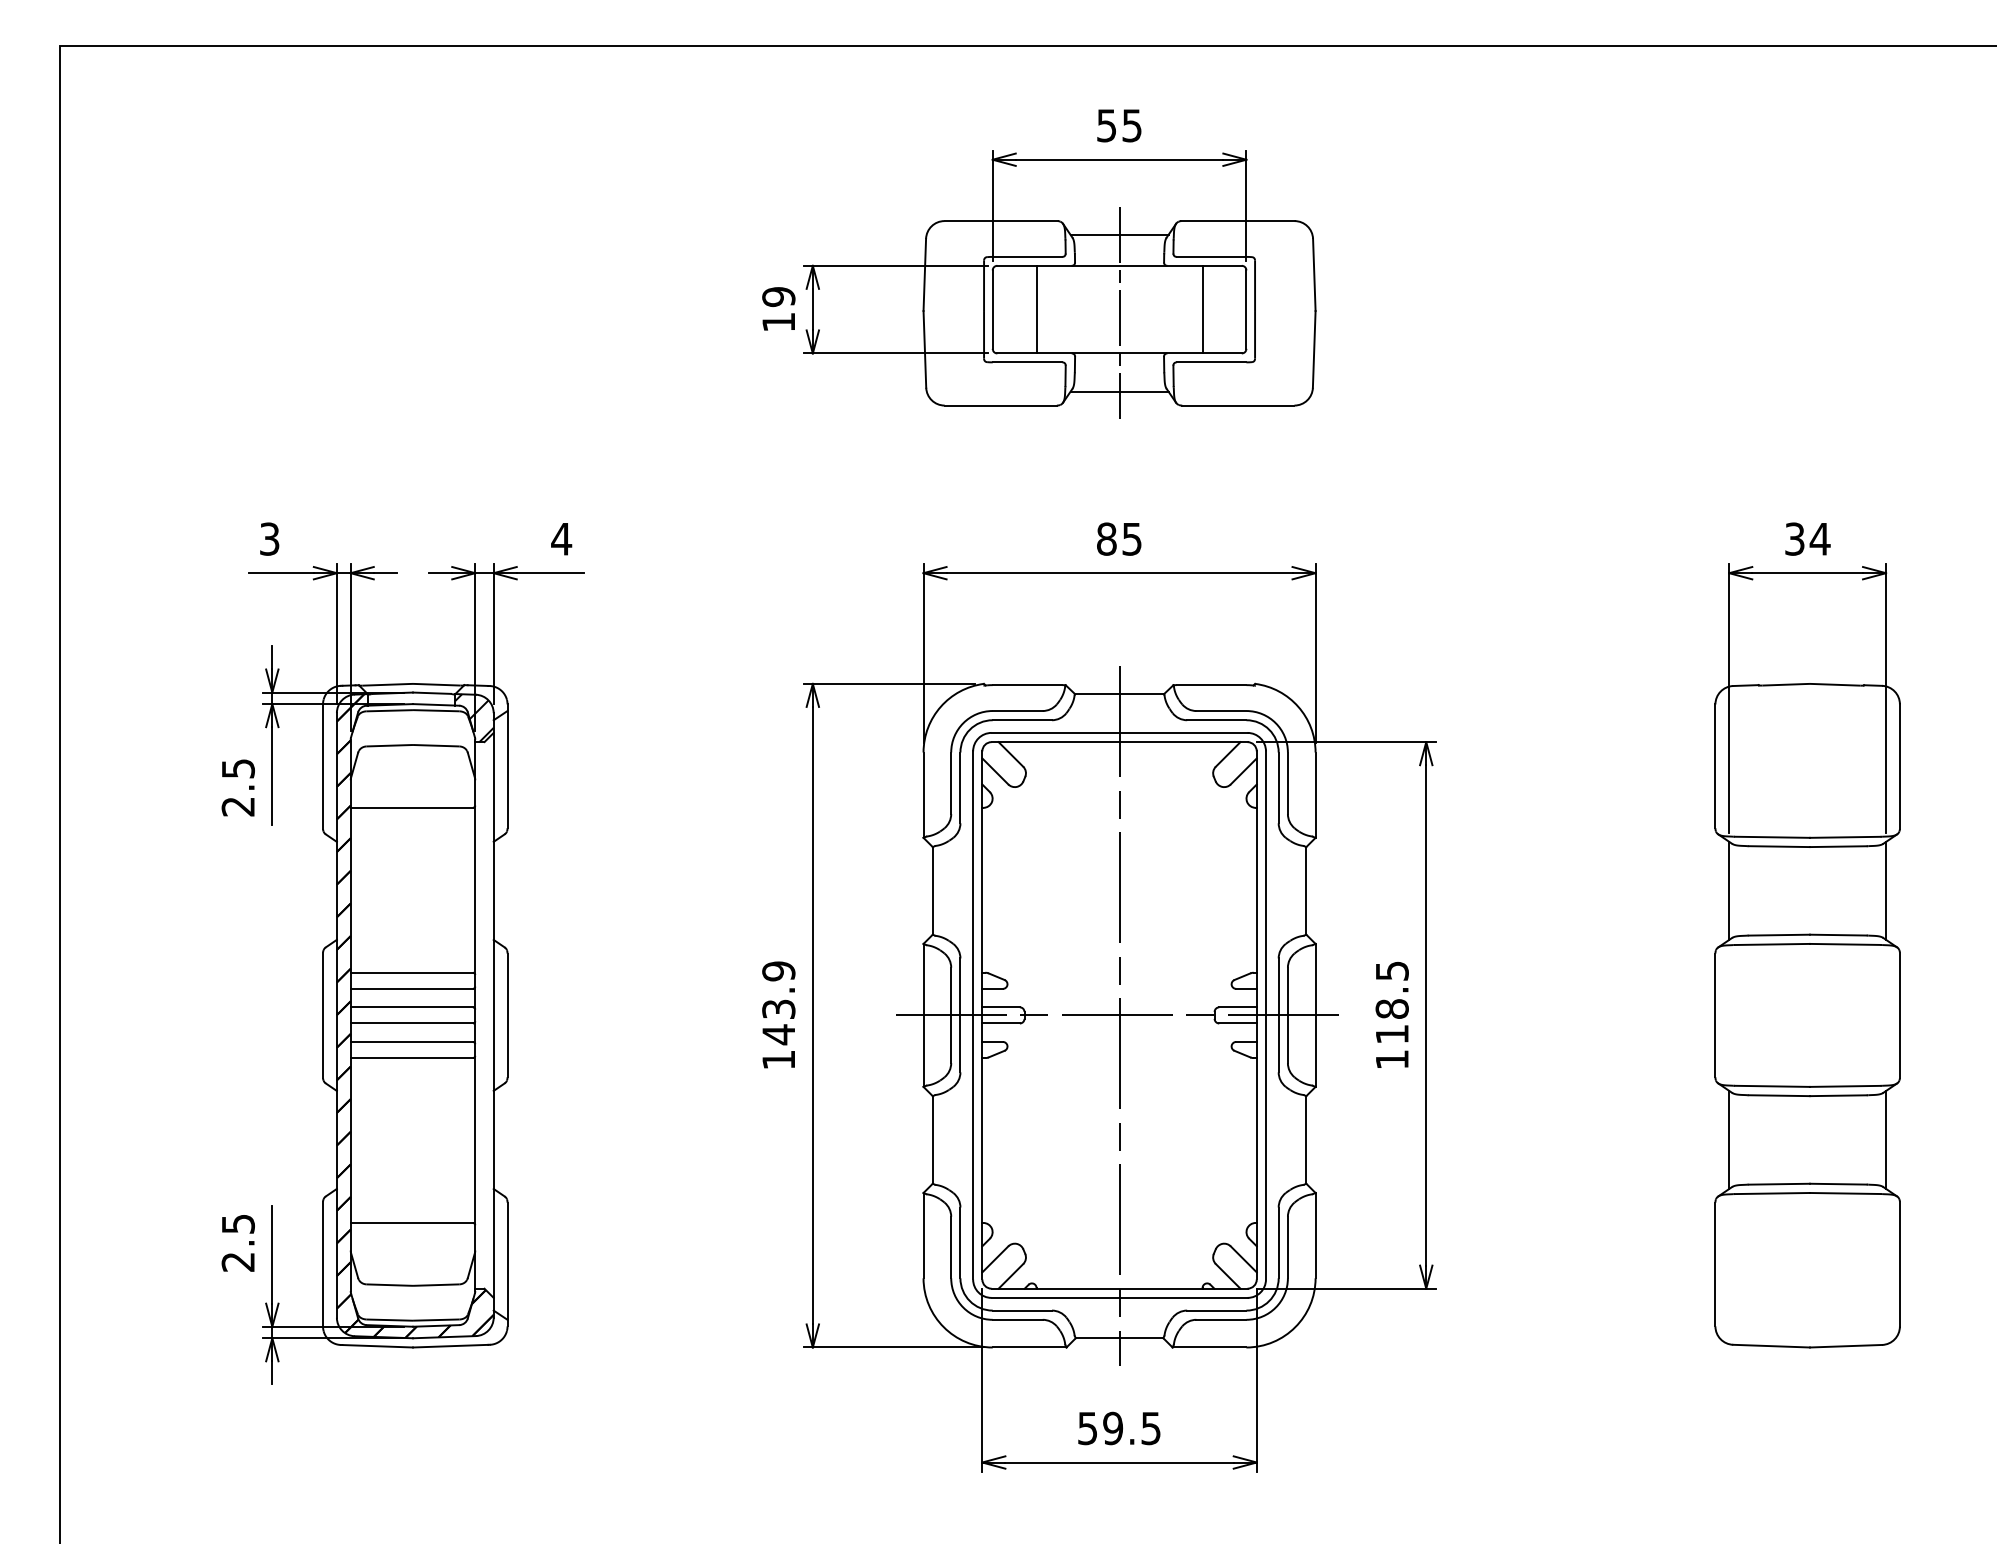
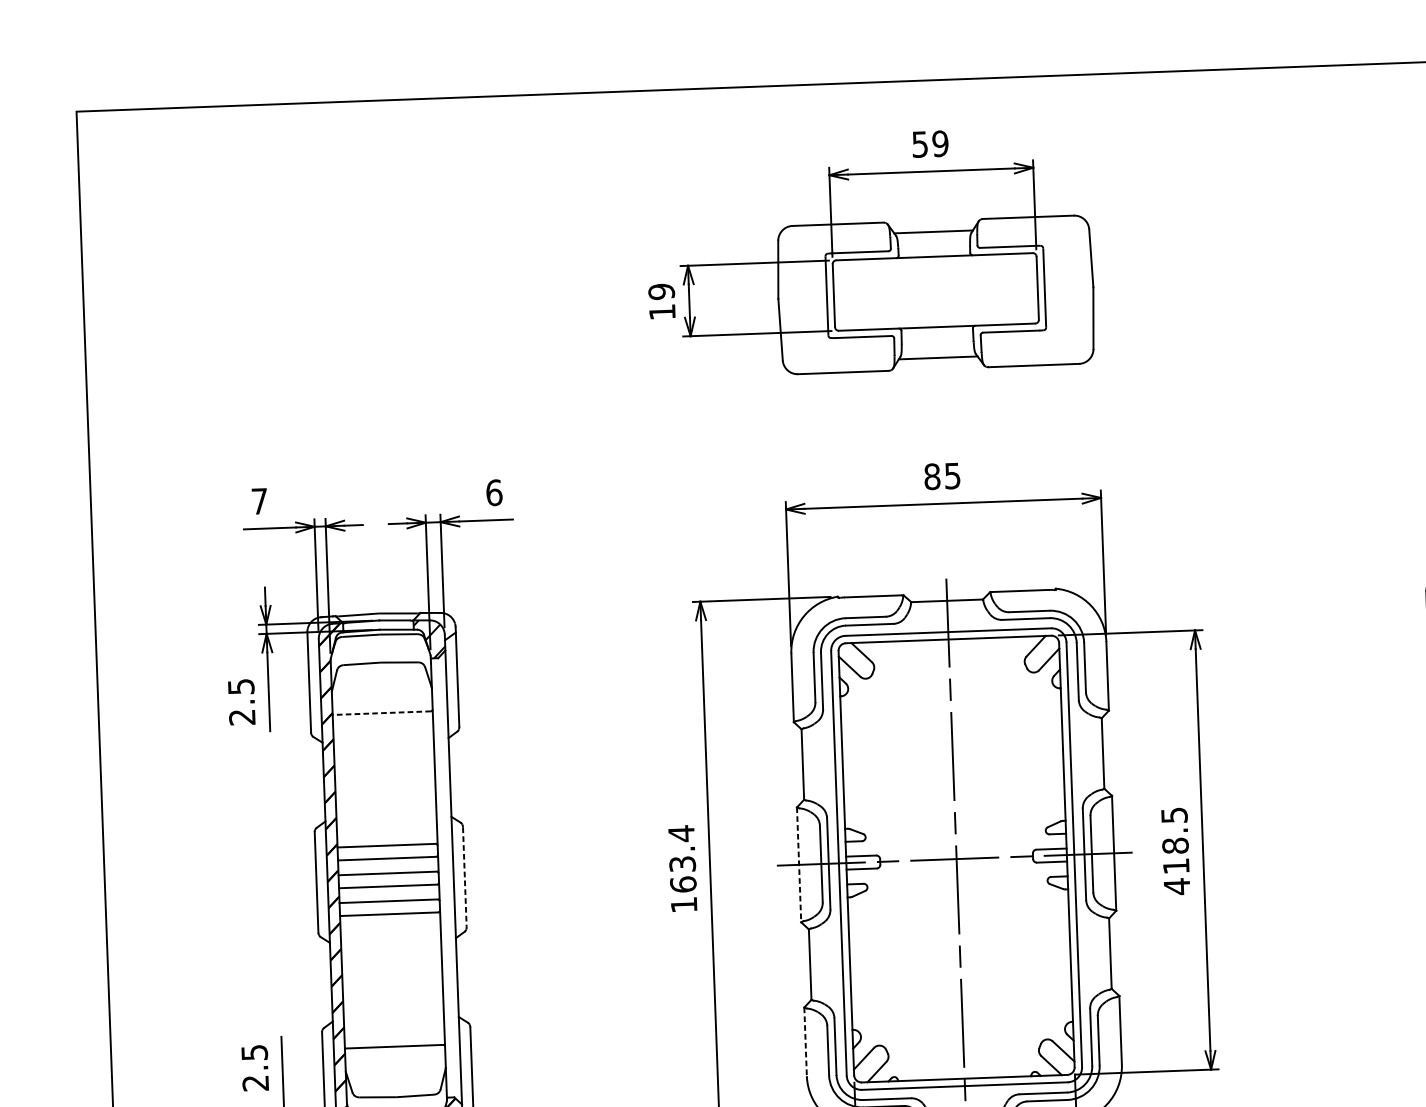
text: (1132, 125) -> (940, 143), 55 -> 59
line: (1036, 309) -> (869, 294), removed
line: (1202, 309) -> (1002, 289), removed
line: (1119, 313) -> (935, 295), removed
text: (269, 538) -> (259, 500), 3 -> 7
text: (561, 538) -> (494, 492), 4 -> 6
line: (411, 807) -> (381, 712), solid -> dashed
text: (778, 1002) -> (682, 858), 143.9 -> 163.4
line: (507, 1015) -> (464, 877), solid -> dashed
line: (923, 1015) -> (799, 864), solid -> dashed
text: (1392, 1059) -> (1177, 886), 118.5 -> 418.5
line: (923, 1235) -> (805, 1041), solid -> dashed

